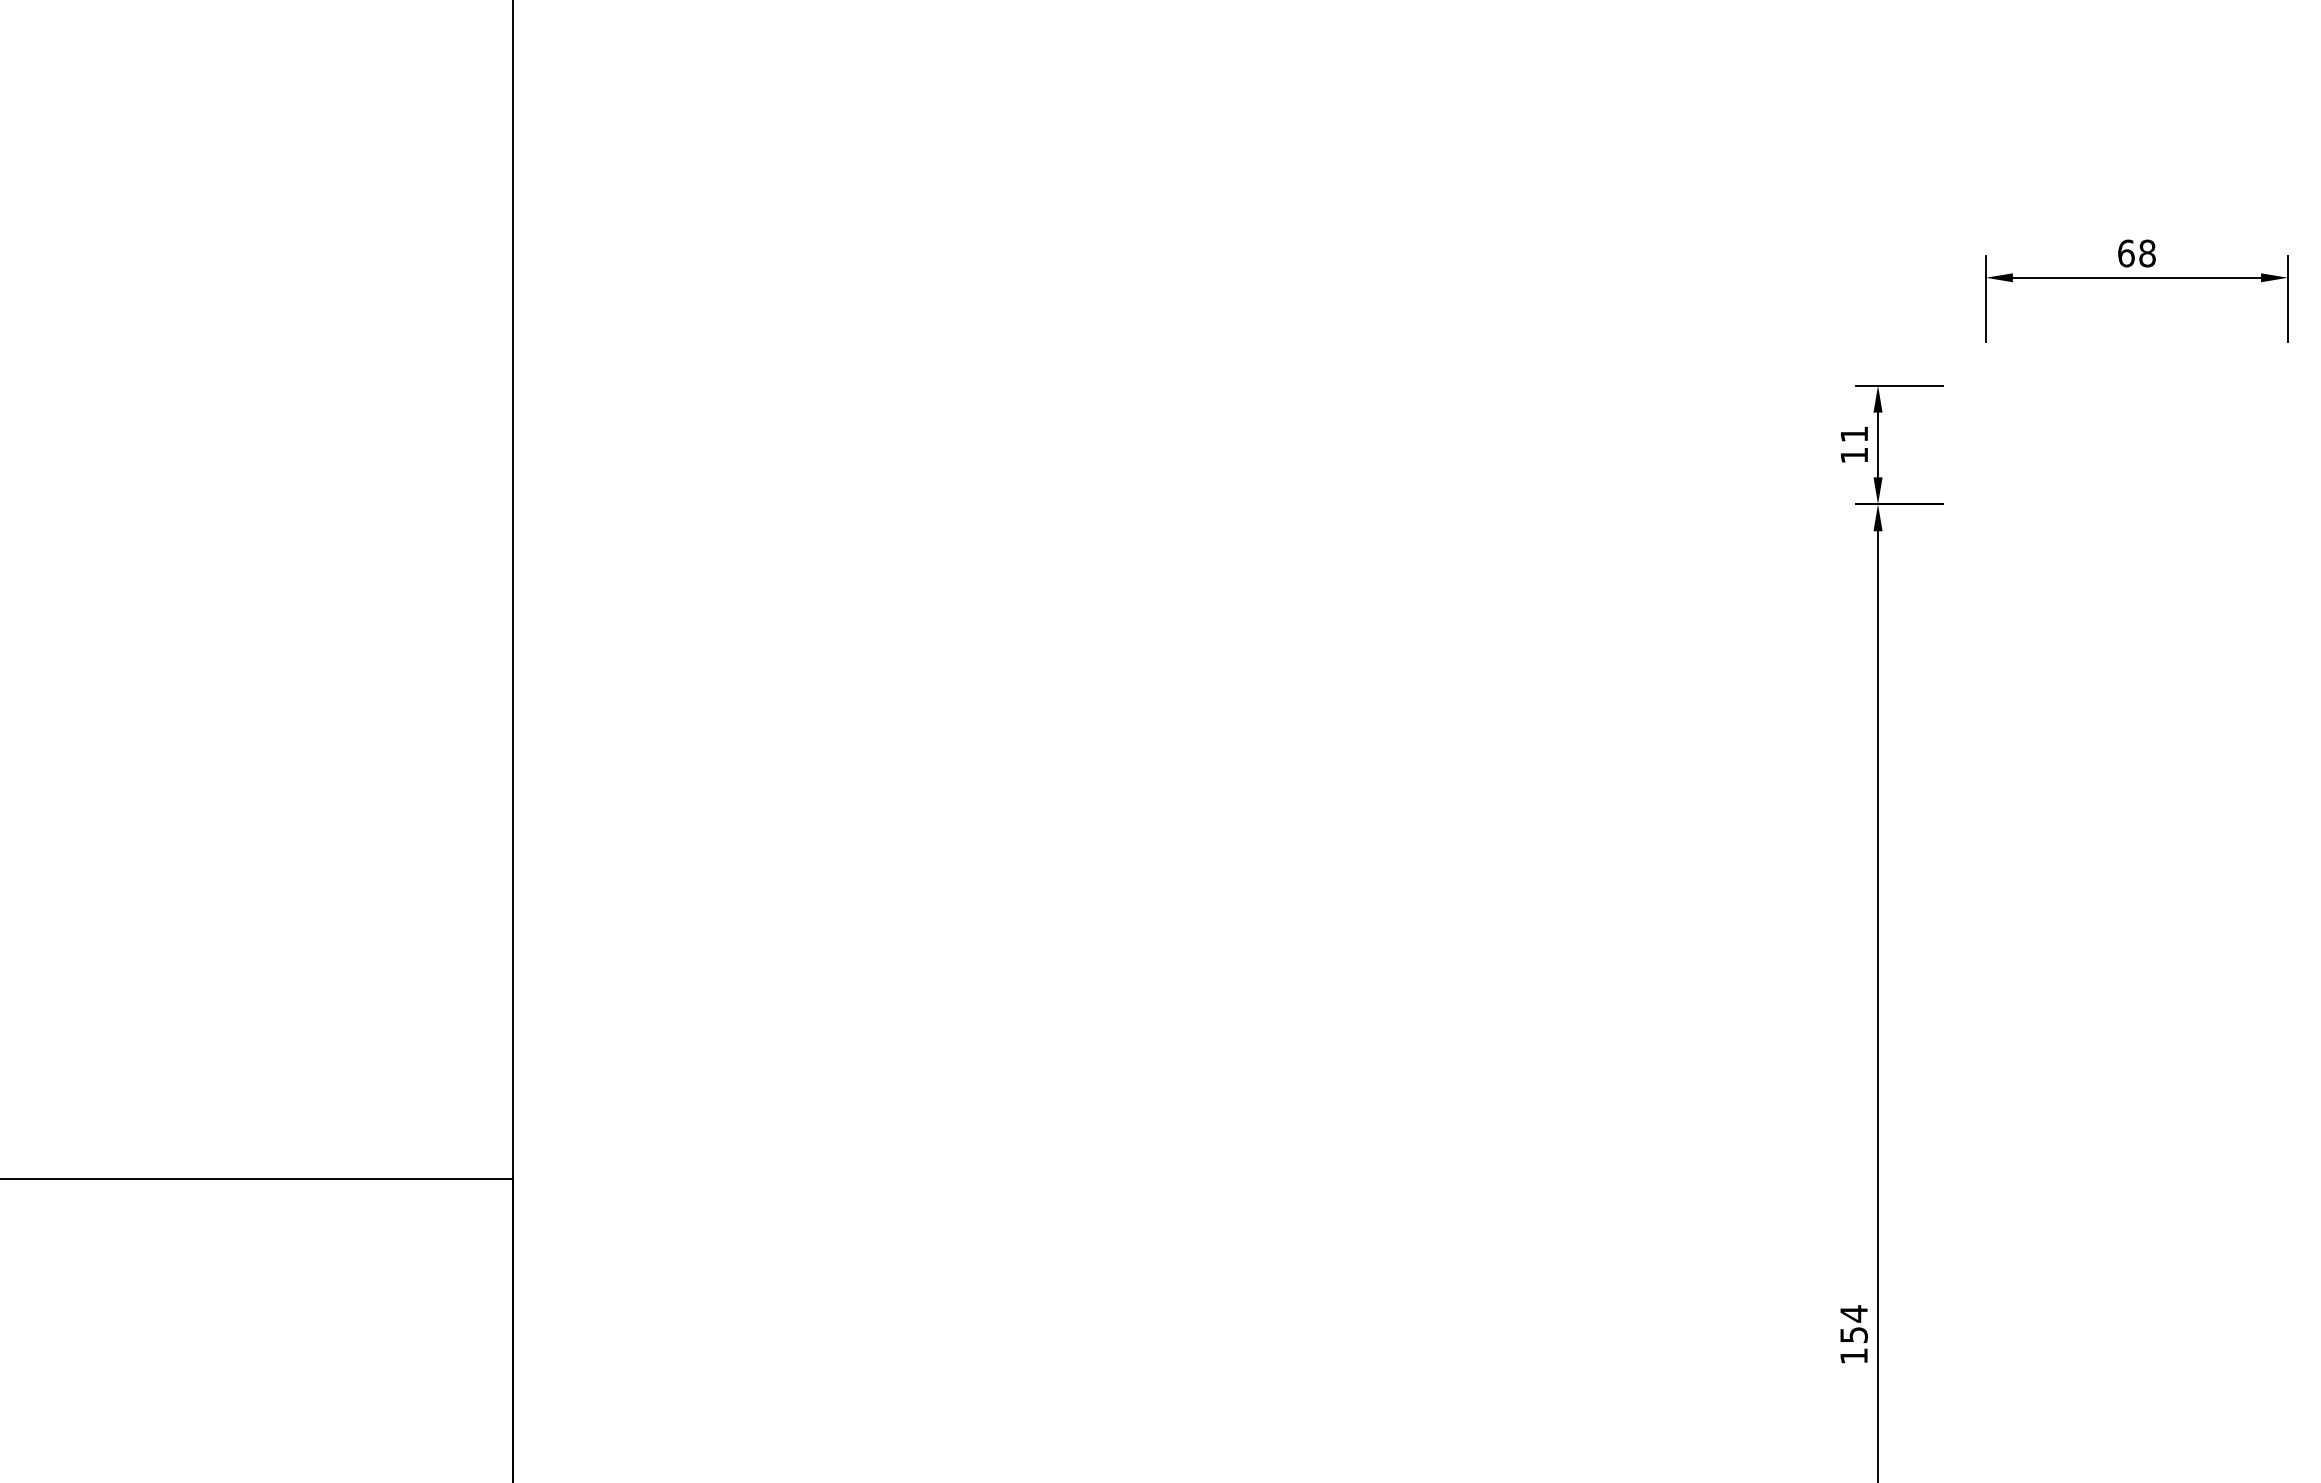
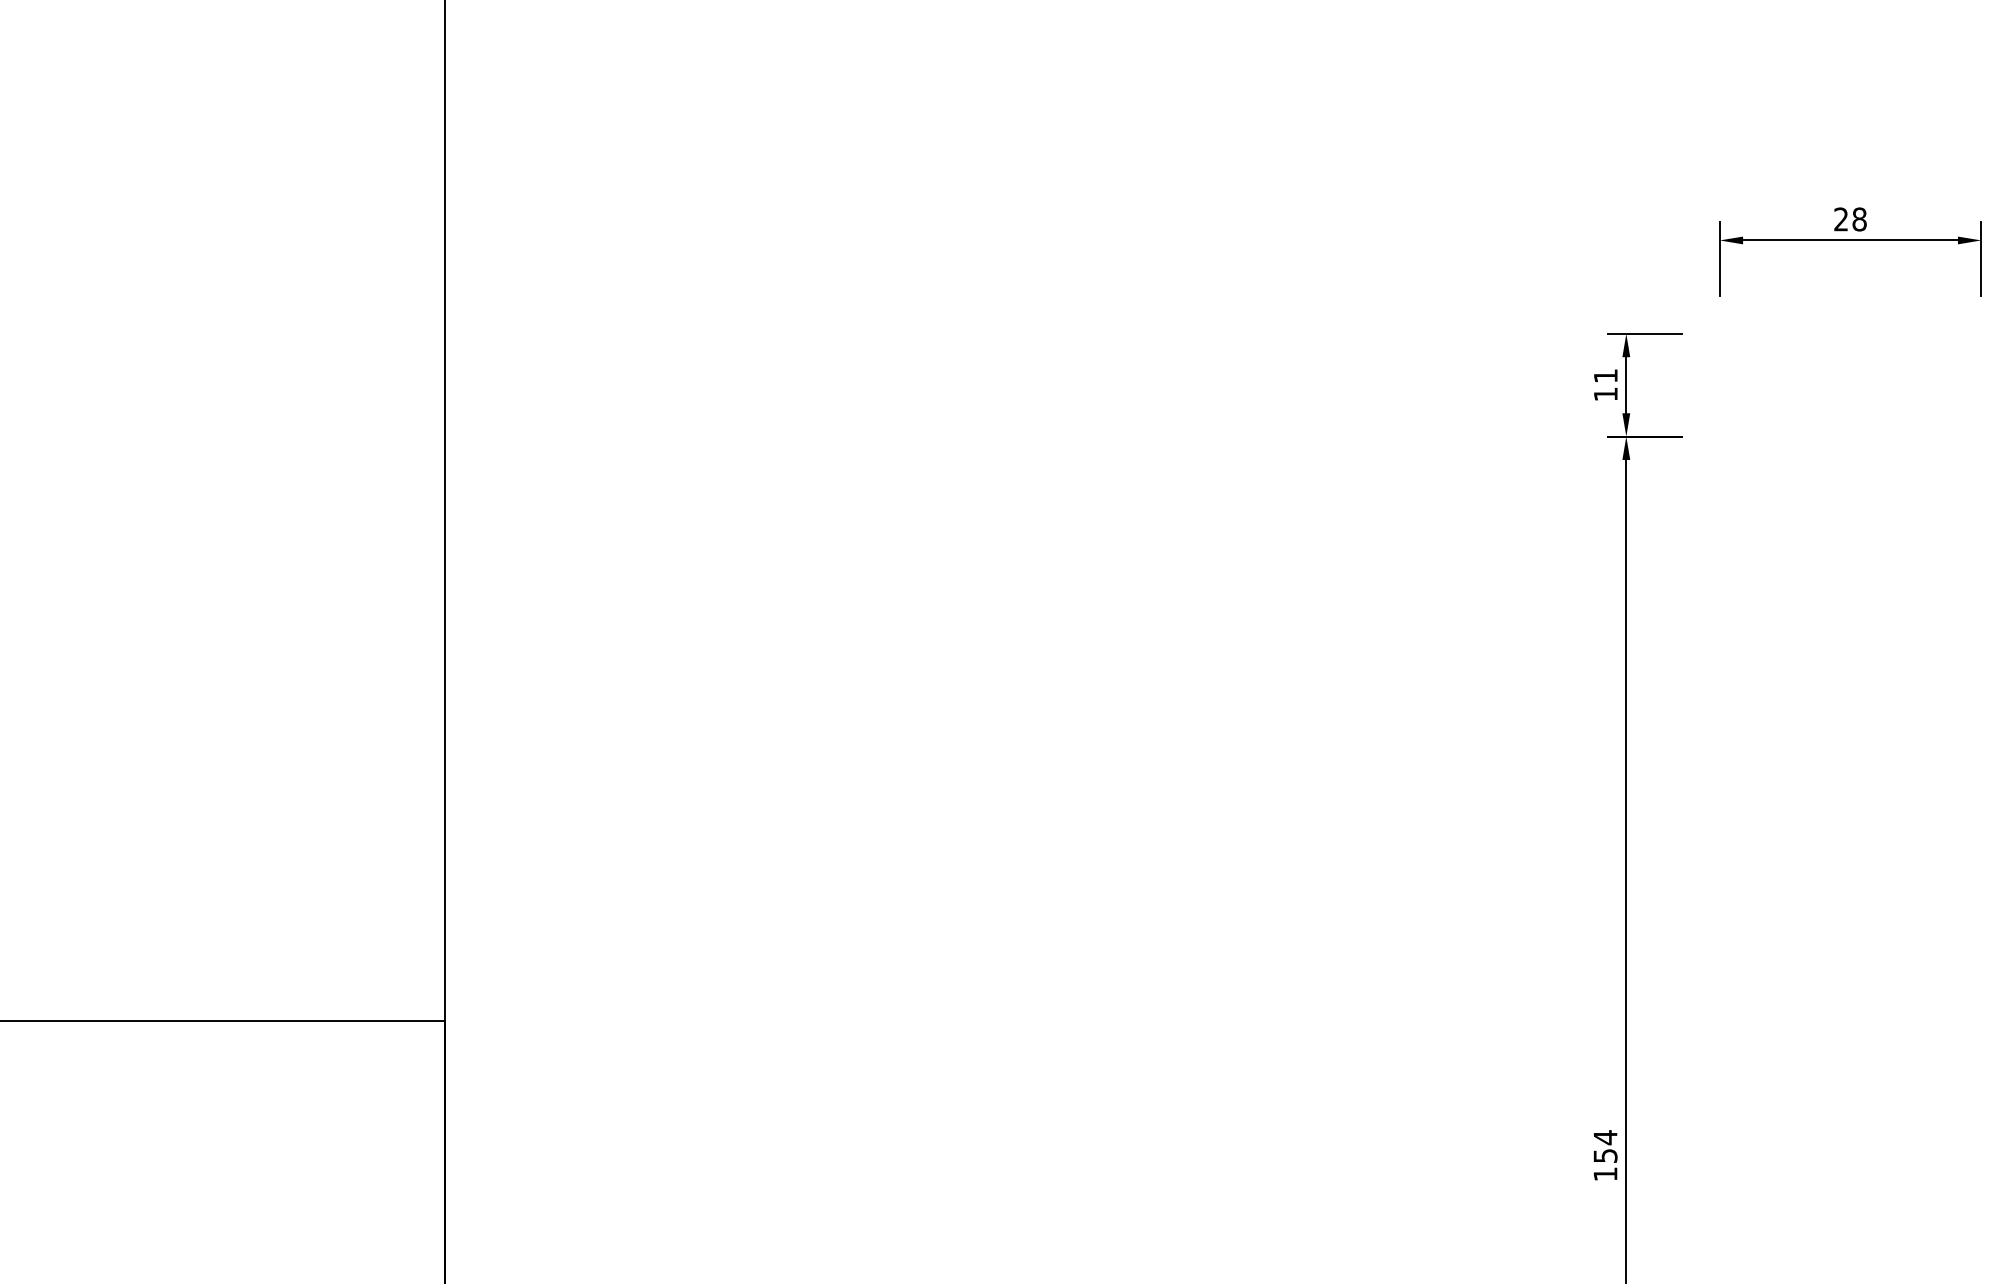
text: (2126, 253) -> (1841, 219), 68 -> 28

